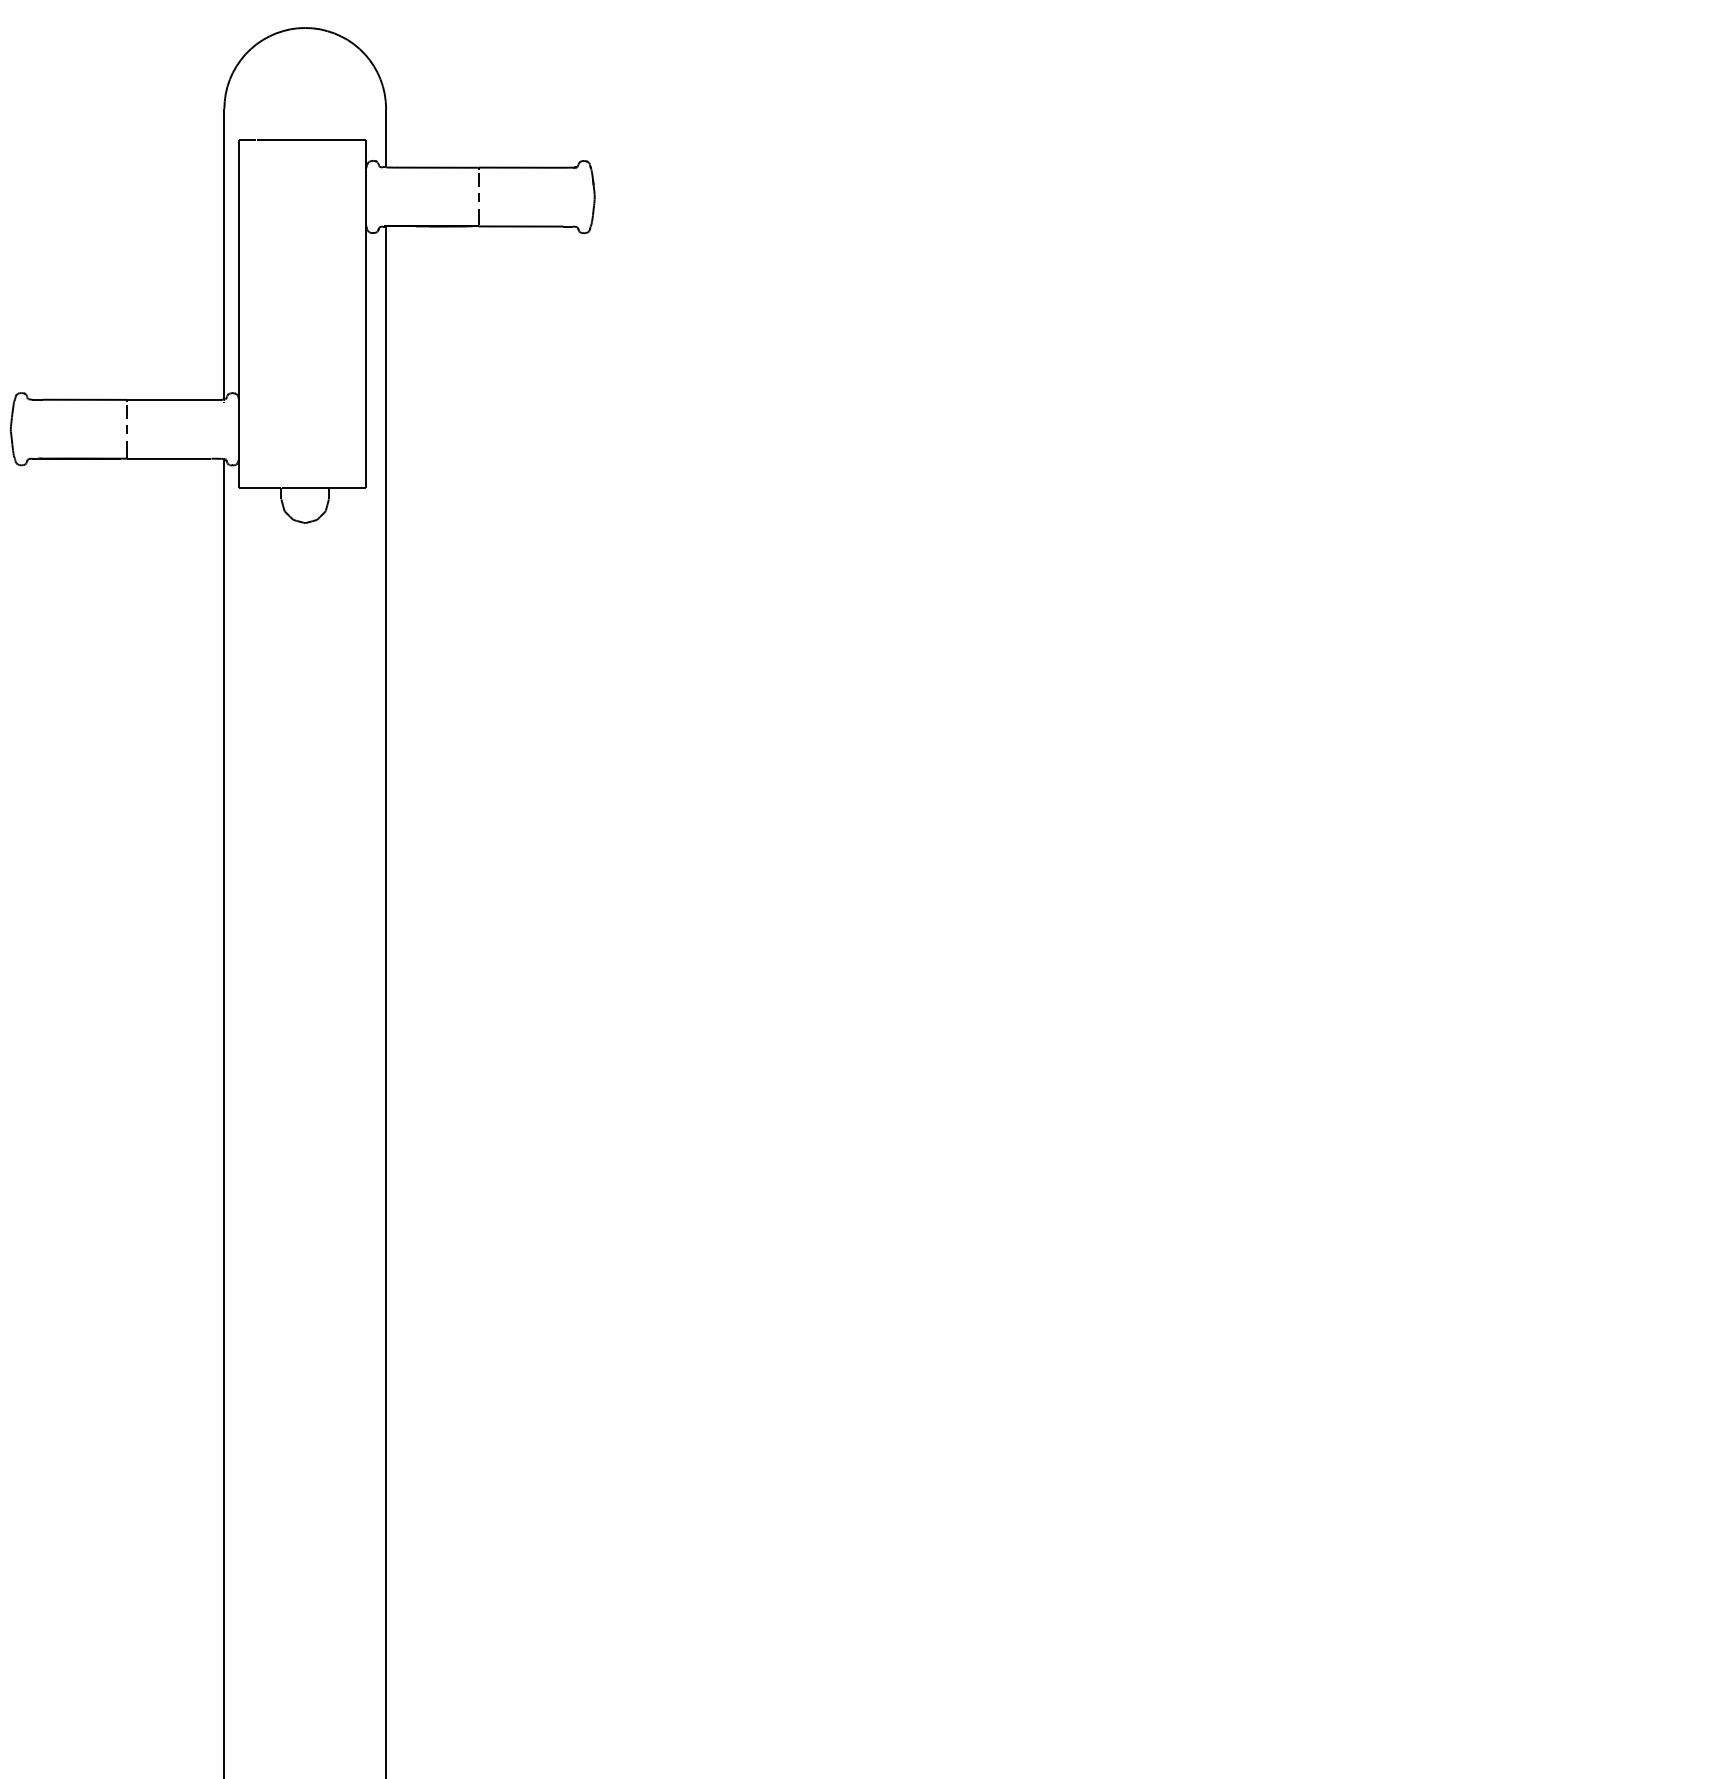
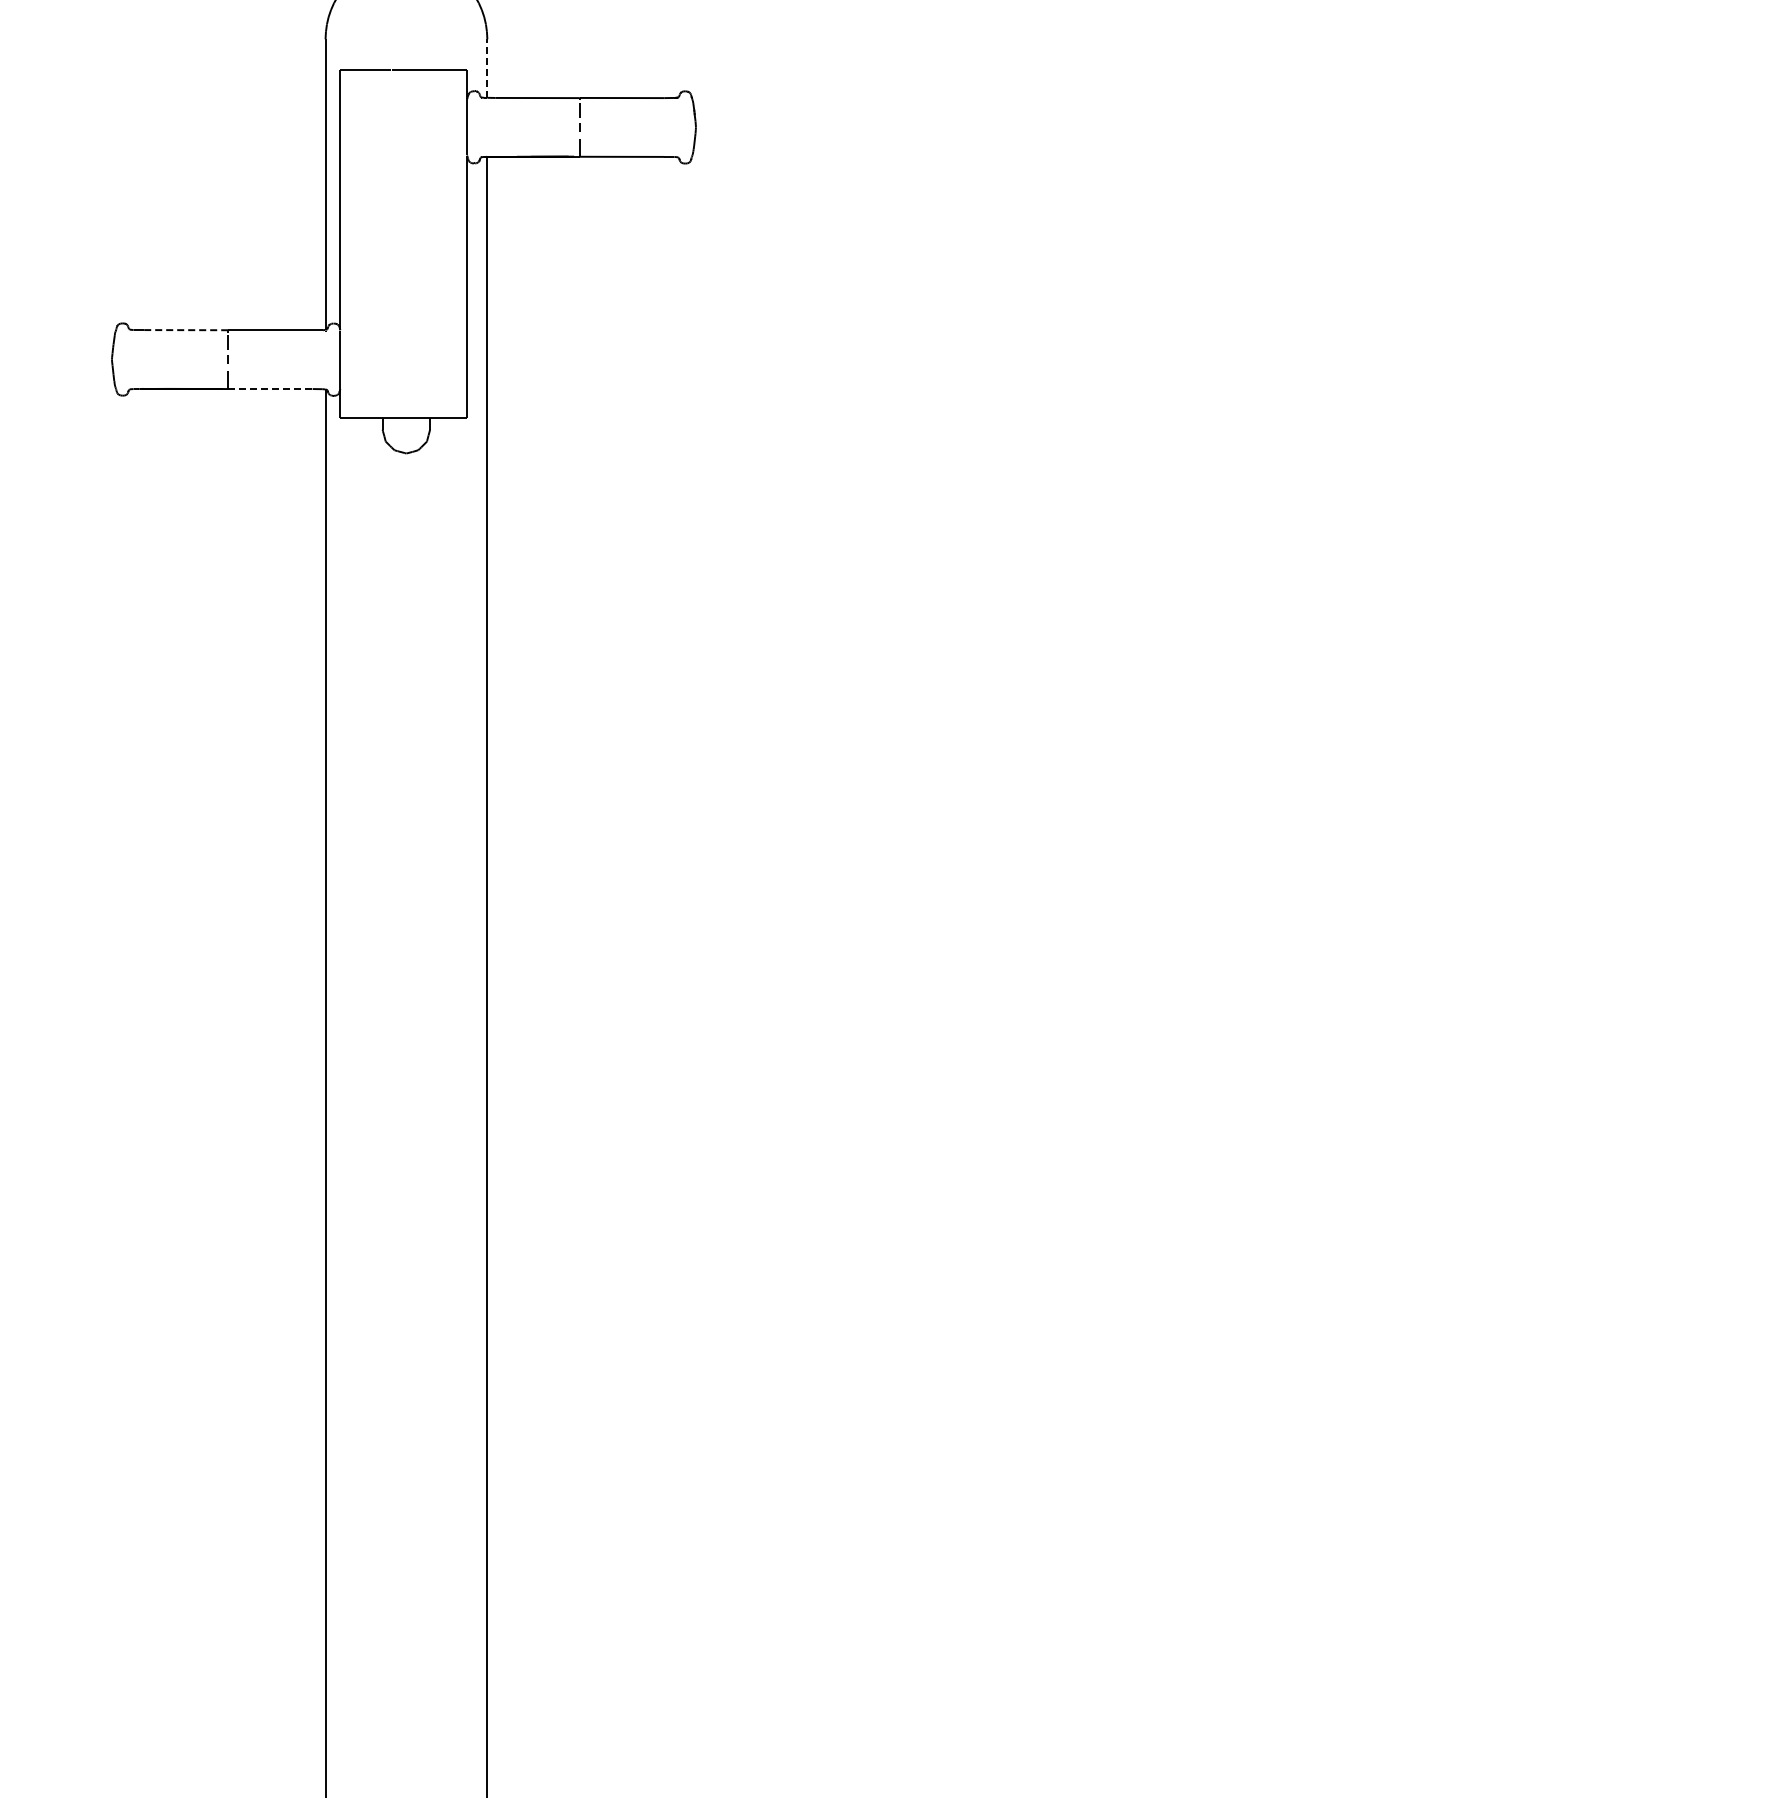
line: (386, 138) -> (487, 68), solid -> dashed
line: (84, 400) -> (185, 330), solid -> dashed
line: (169, 459) -> (270, 389), solid -> dashed

